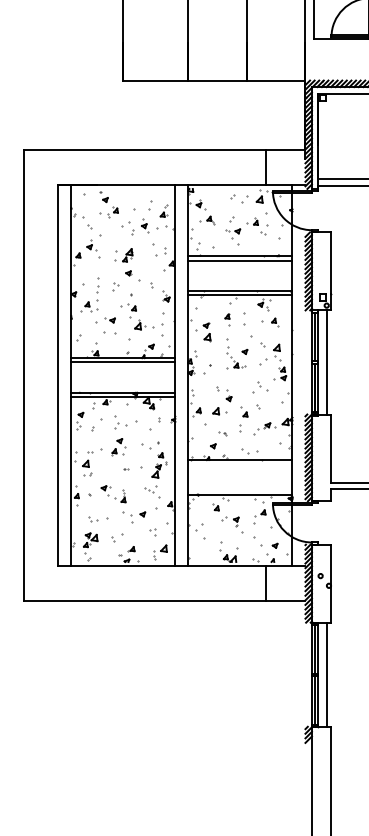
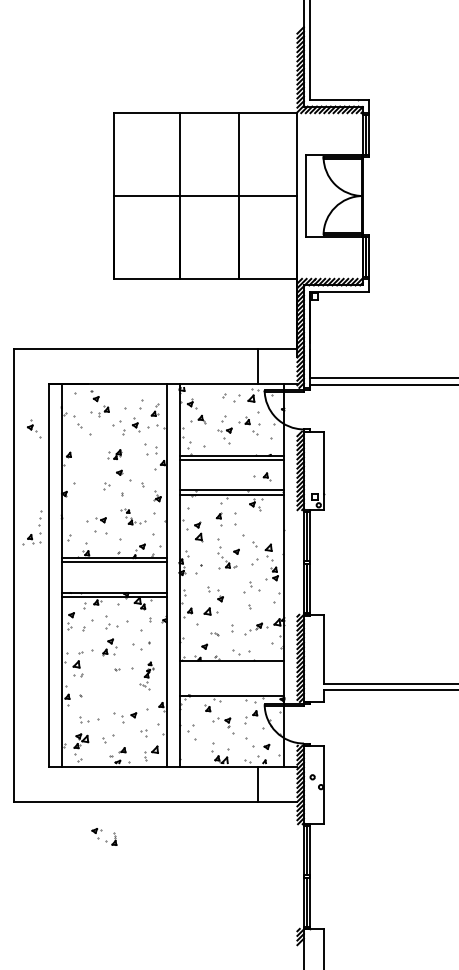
part: (93, 248) -> (34, 428), moved
part: (123, 255) -> (114, 454), size x0.7
part: (95, 292) -> (38, 525), moved
part: (141, 316) -> (132, 516), size x0.6
part: (270, 321) -> (262, 476), moved
line: (327, 362) -> (319, 562), removed
part: (243, 411) -> (235, 611), removed
part: (155, 474) -> (146, 675), size x0.6
part: (113, 493) -> (104, 836), moved
line: (327, 674) -> (319, 876), removed

